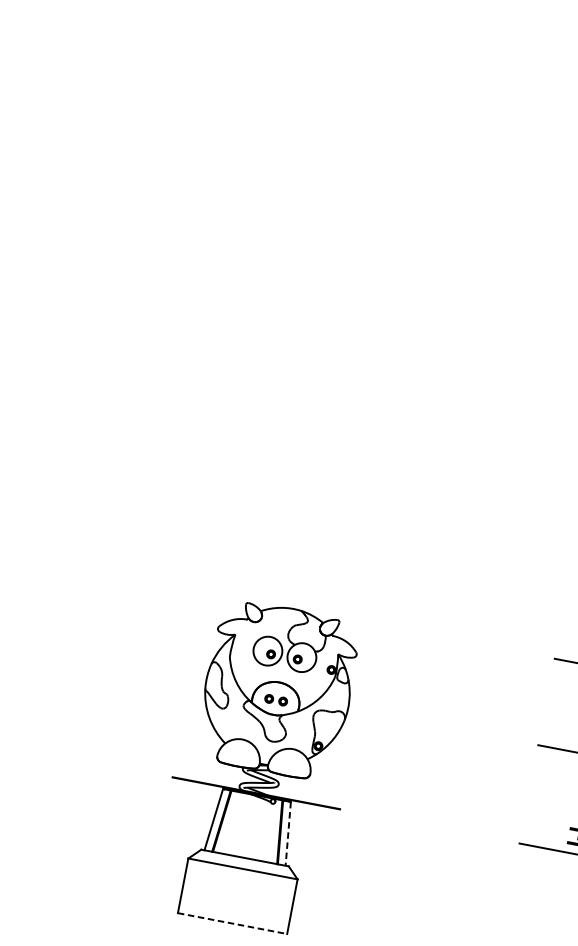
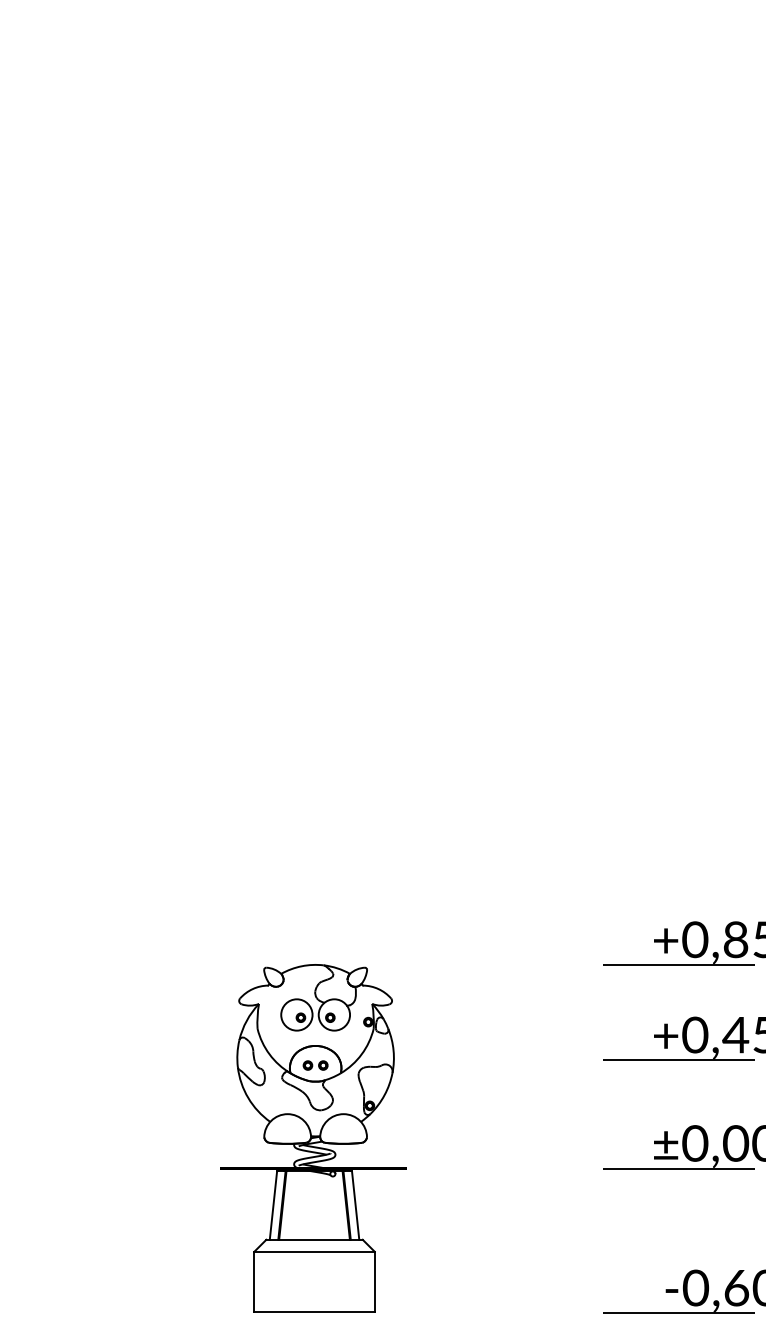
line: (288, 834) -> (355, 1205), dashed -> solid
line: (233, 924) -> (315, 1312), dashed -> solid

